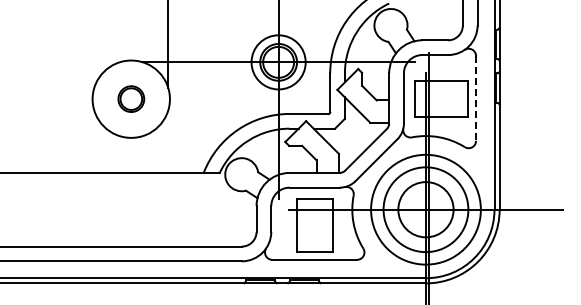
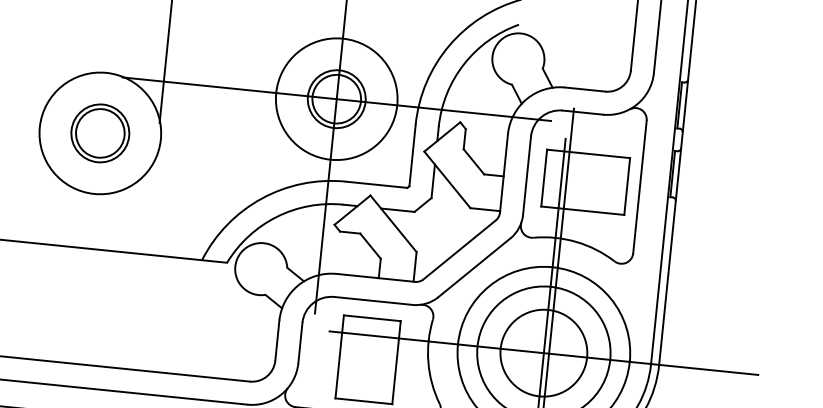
circle: (278, 62) -> (336, 99), size x1.43
part: (131, 98) -> (100, 132), size x1.43
line: (476, 98) -> (640, 187), dashed -> solid

